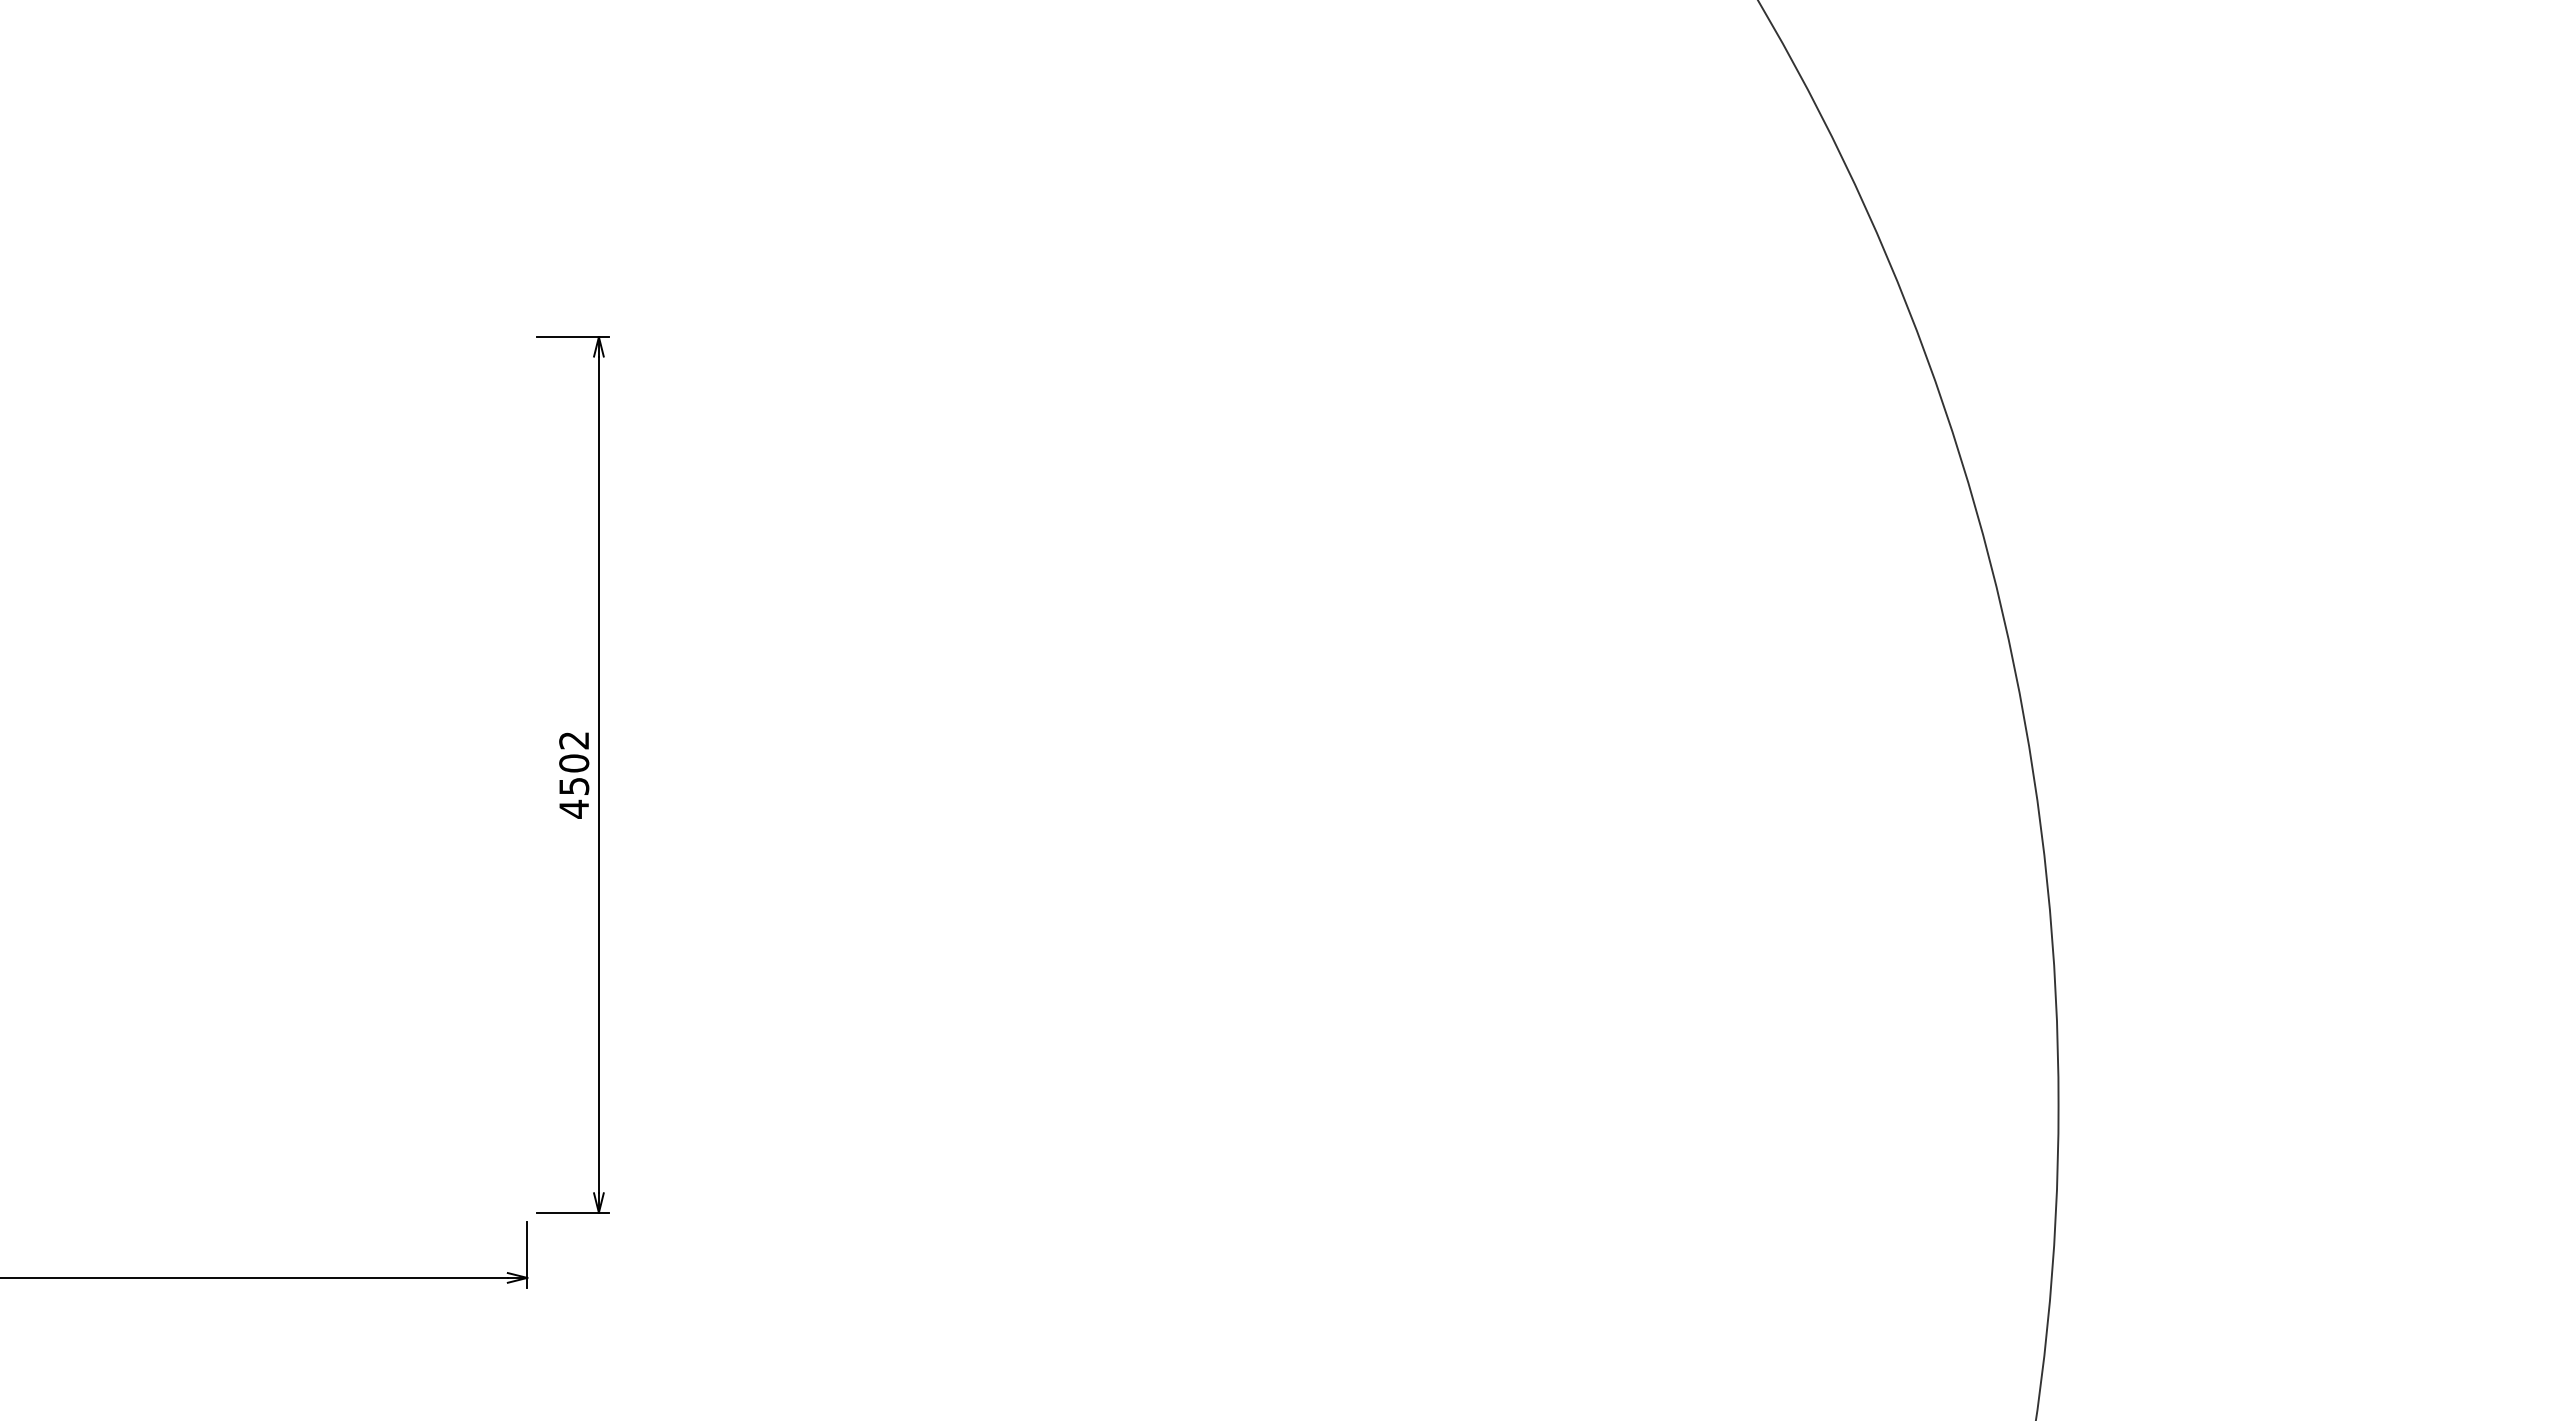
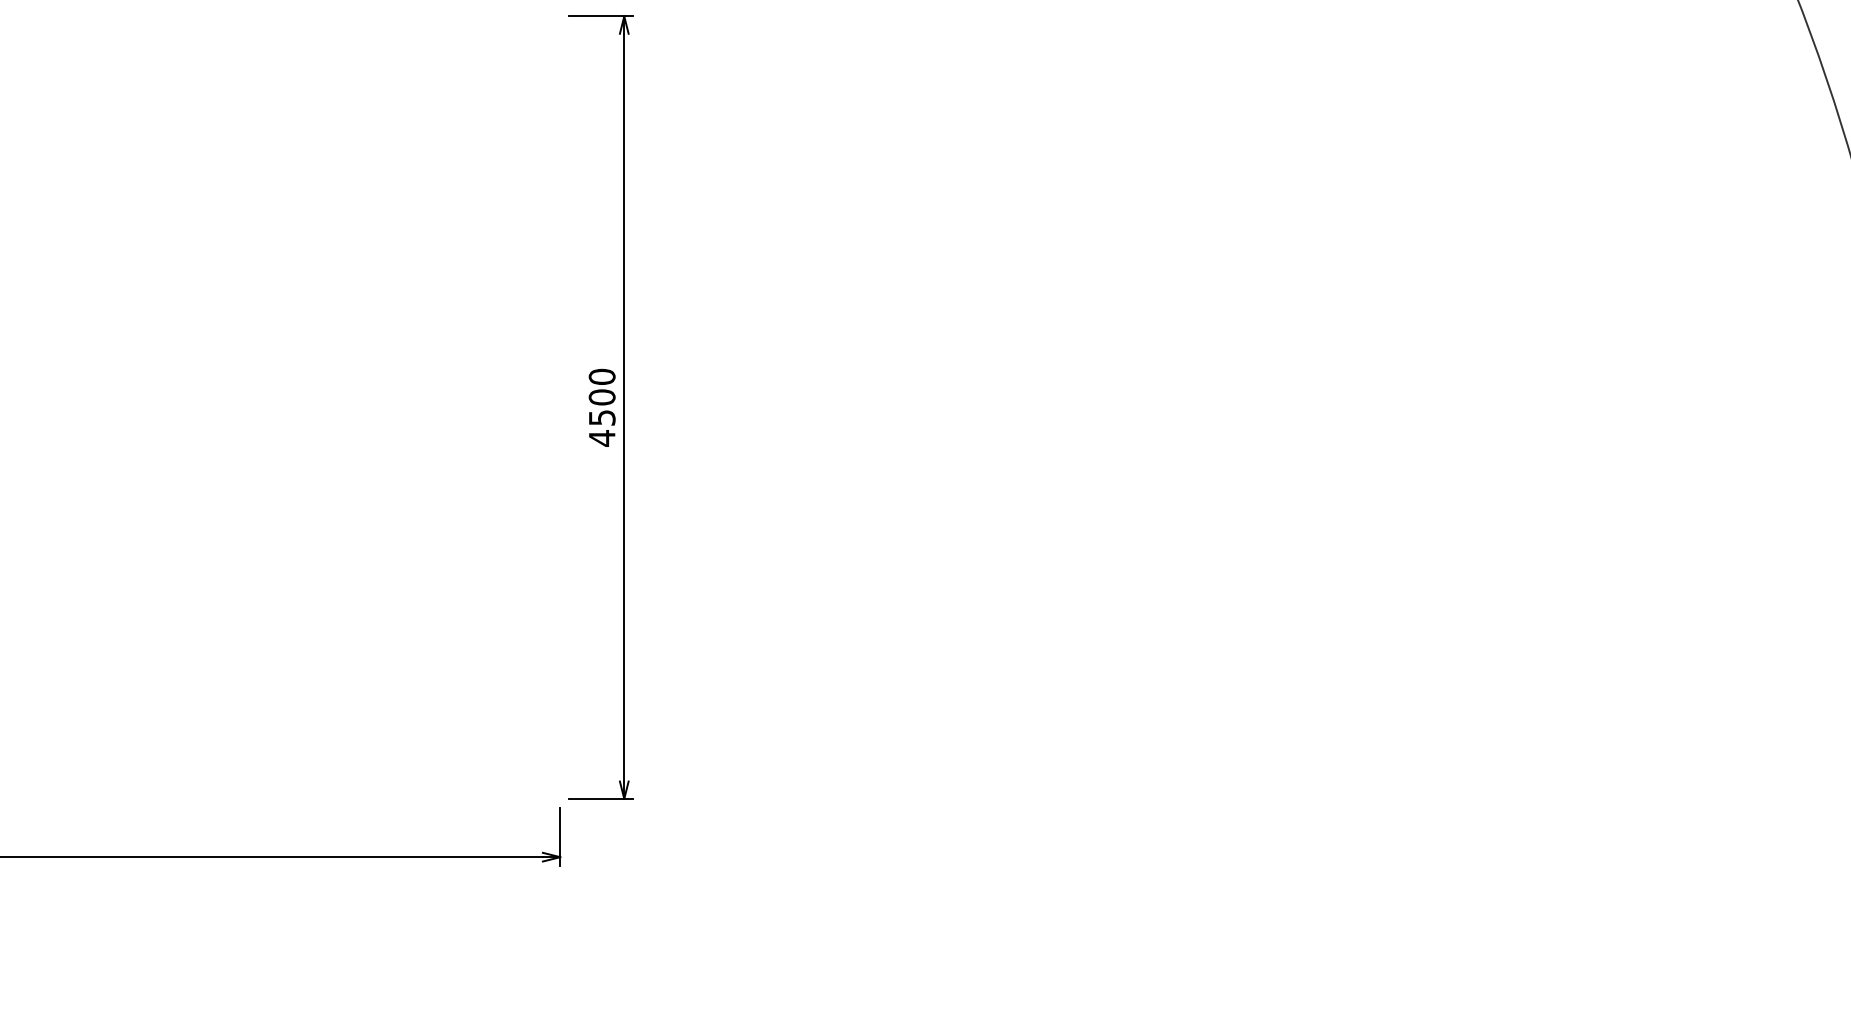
text: (574, 740) -> (602, 376), 4502 -> 4500

